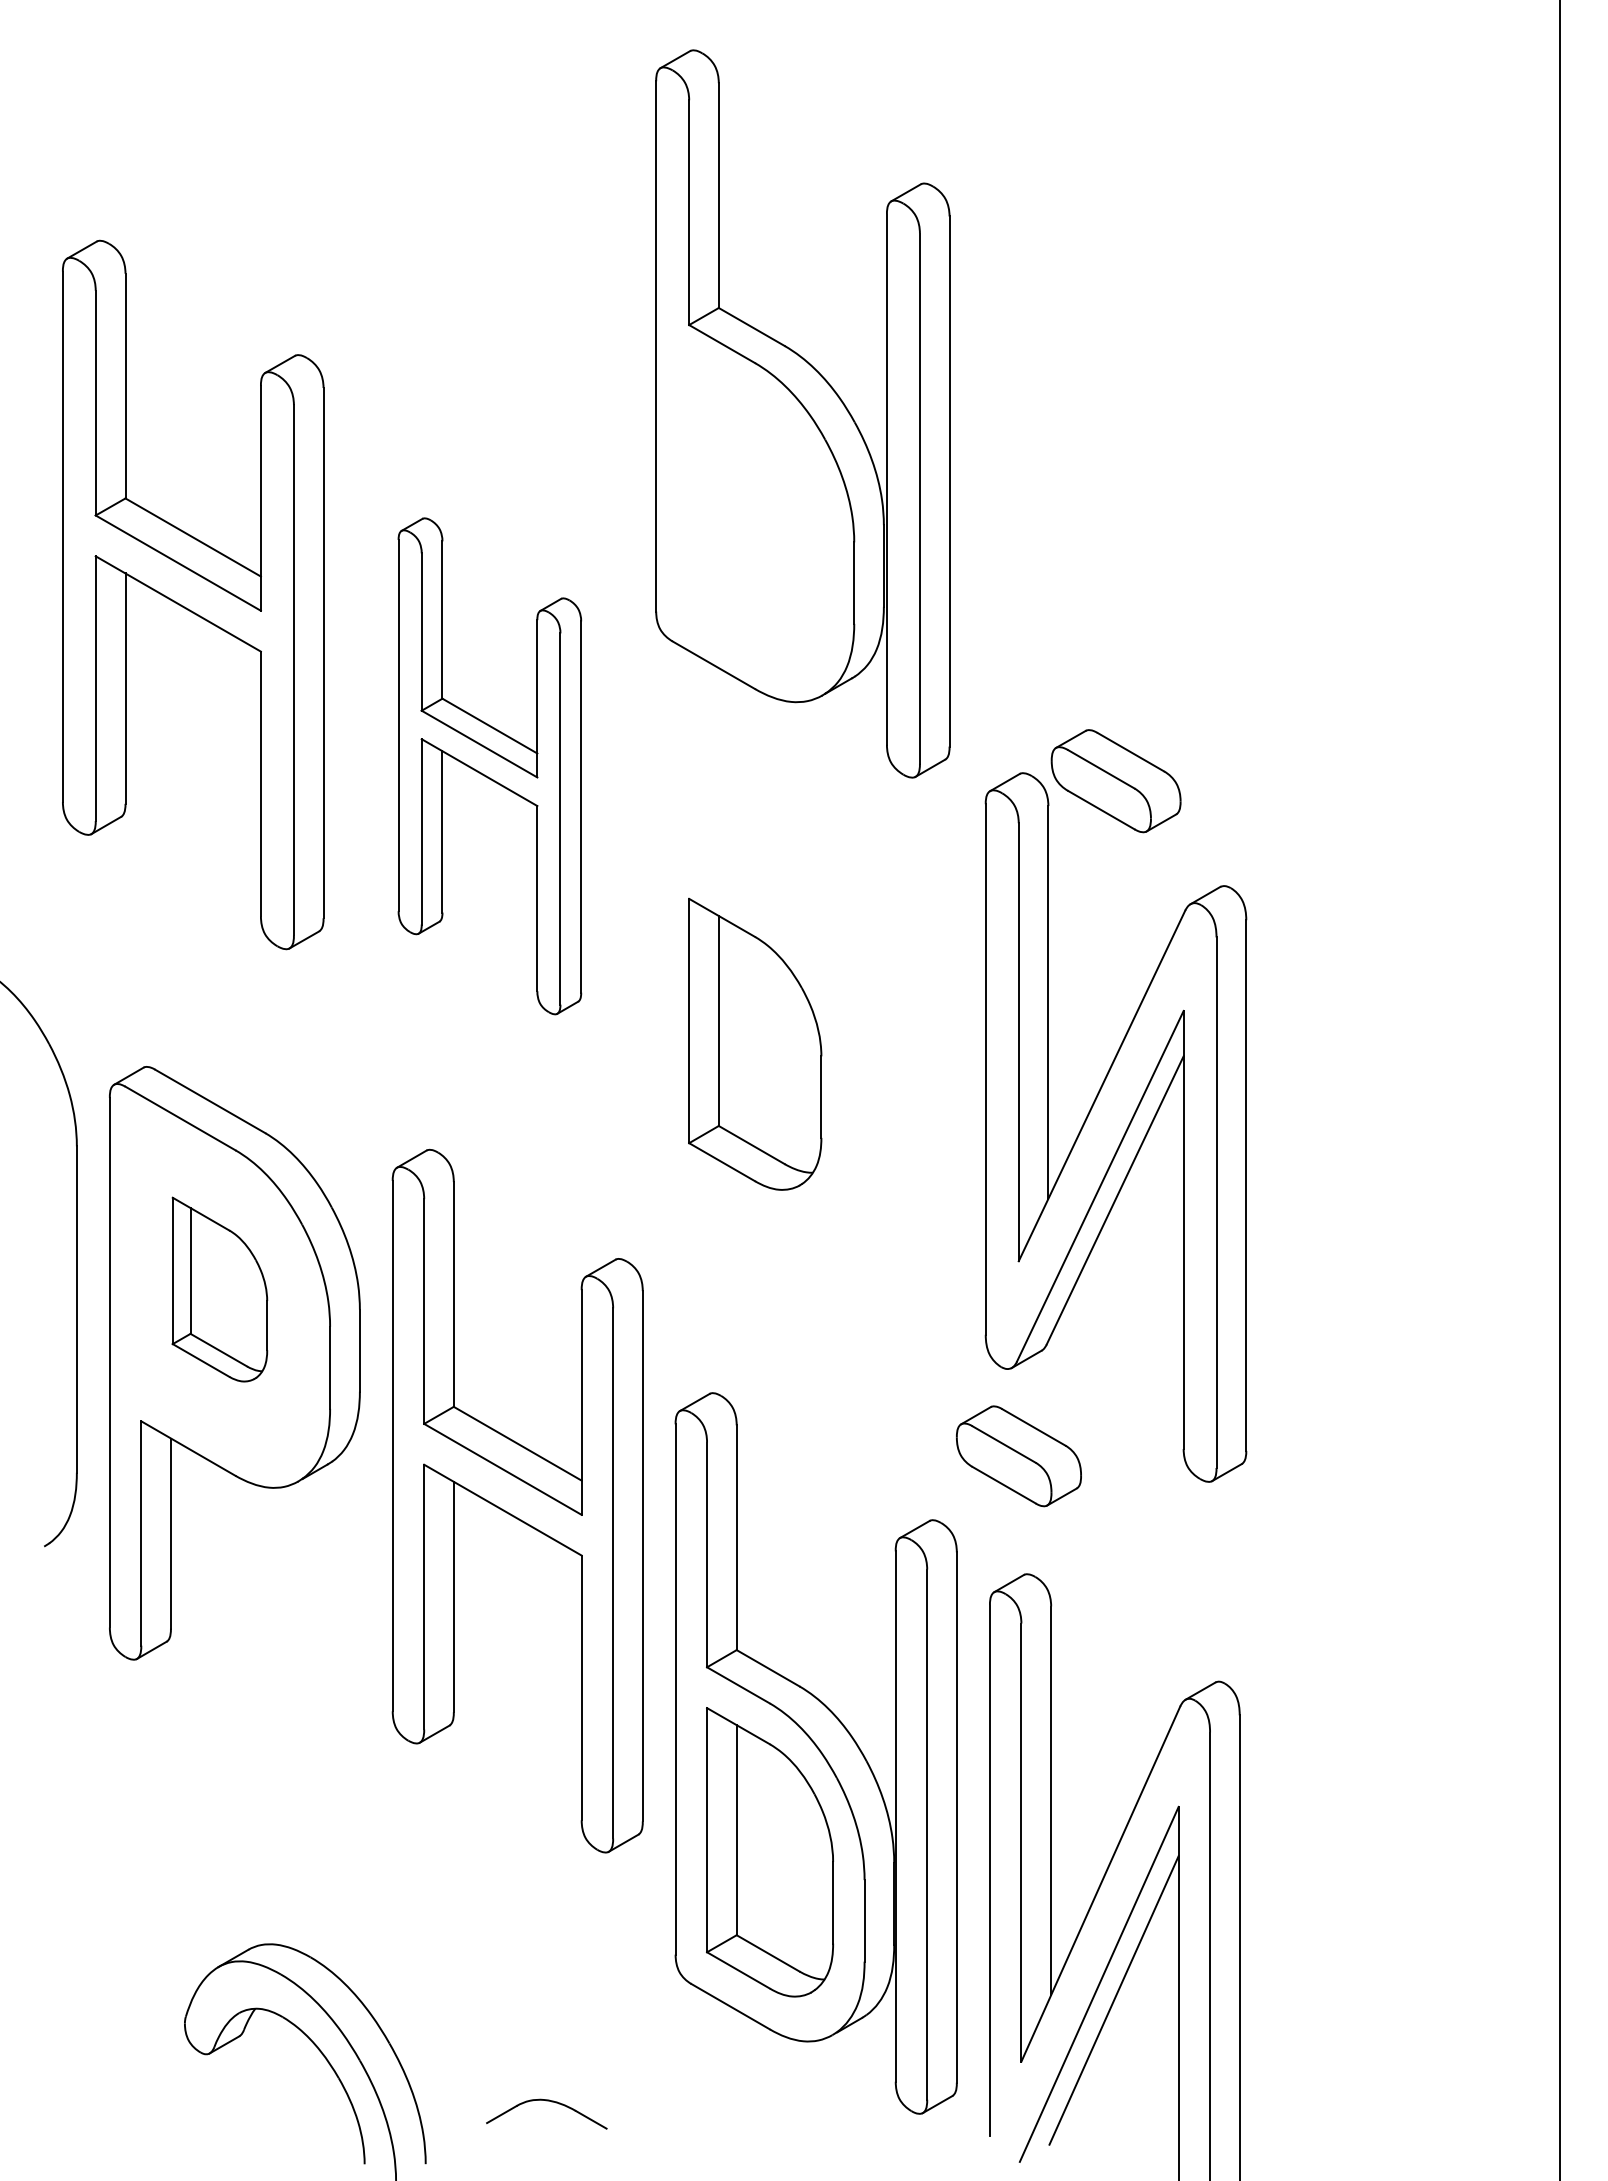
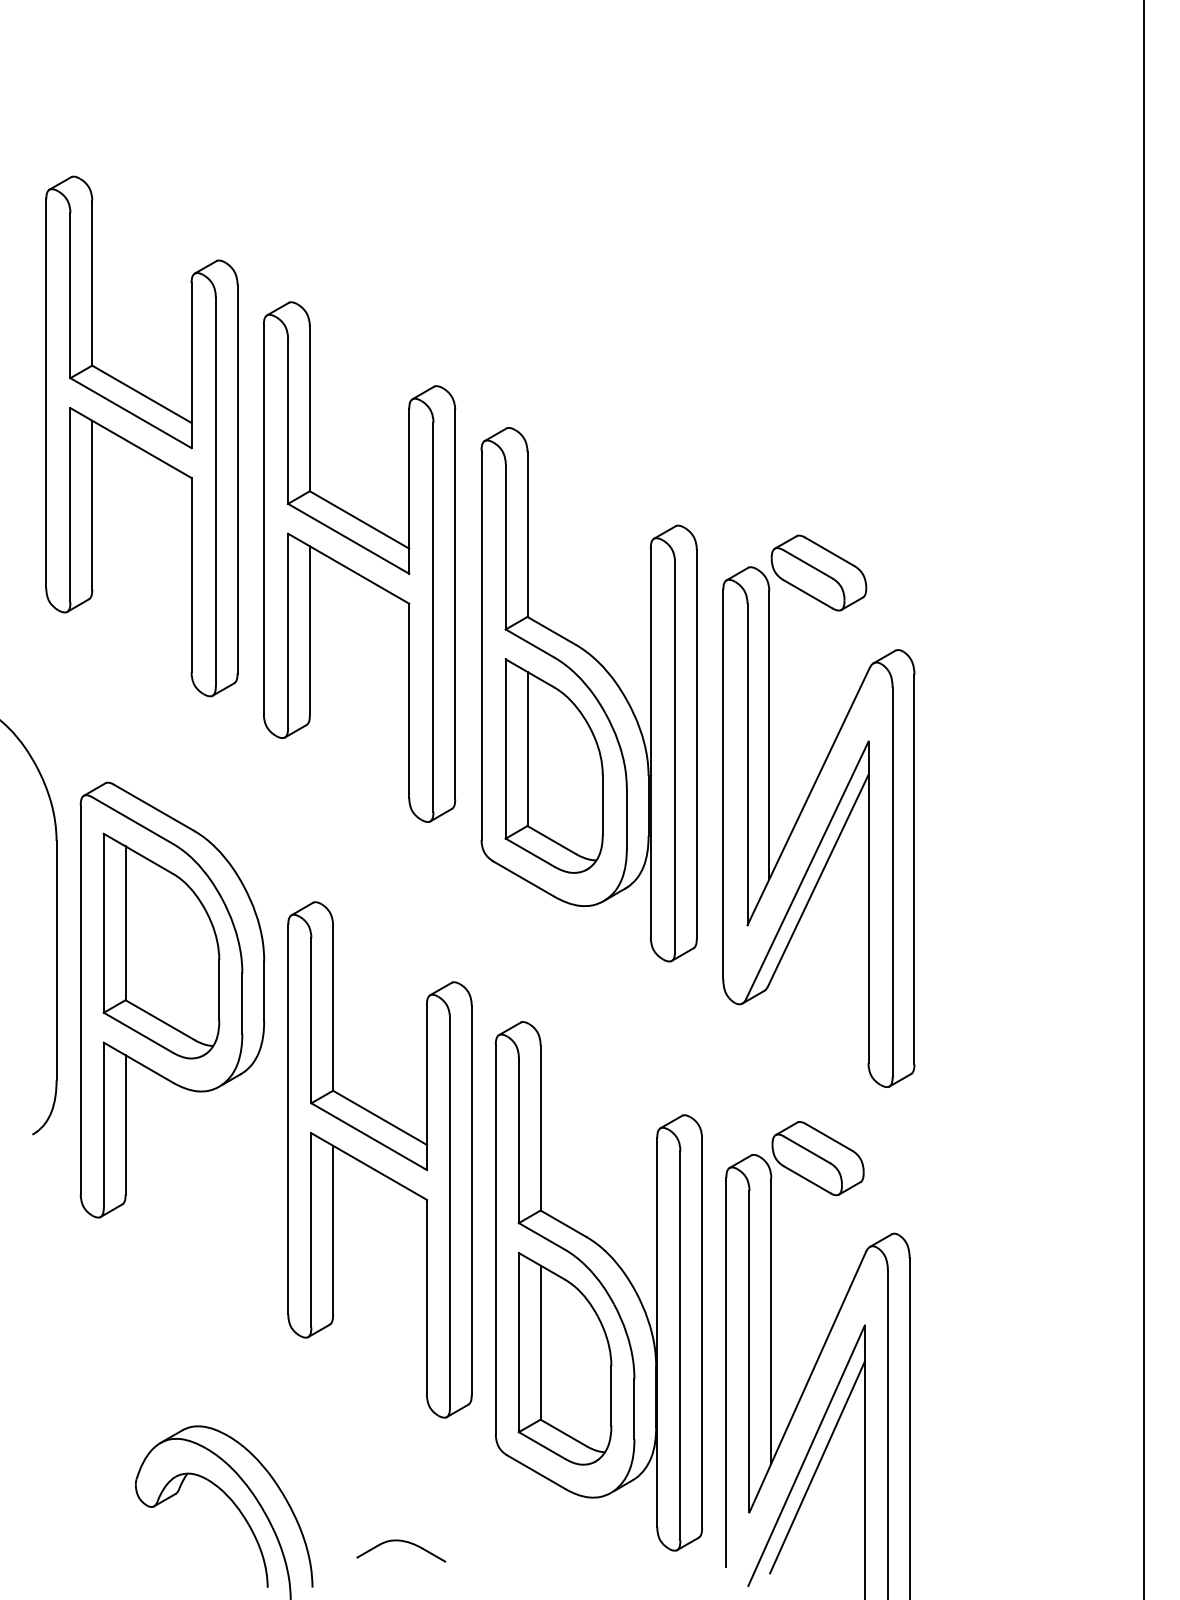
part: (802, 413) -> (588, 694), moved
part: (489, 766) -> (359, 562), size x1.43
part: (219, 1289) -> (161, 945), size x1.67
part: (1018, 1456) -> (817, 1158), moved
part: (517, 1500) -> (379, 1159), moved

